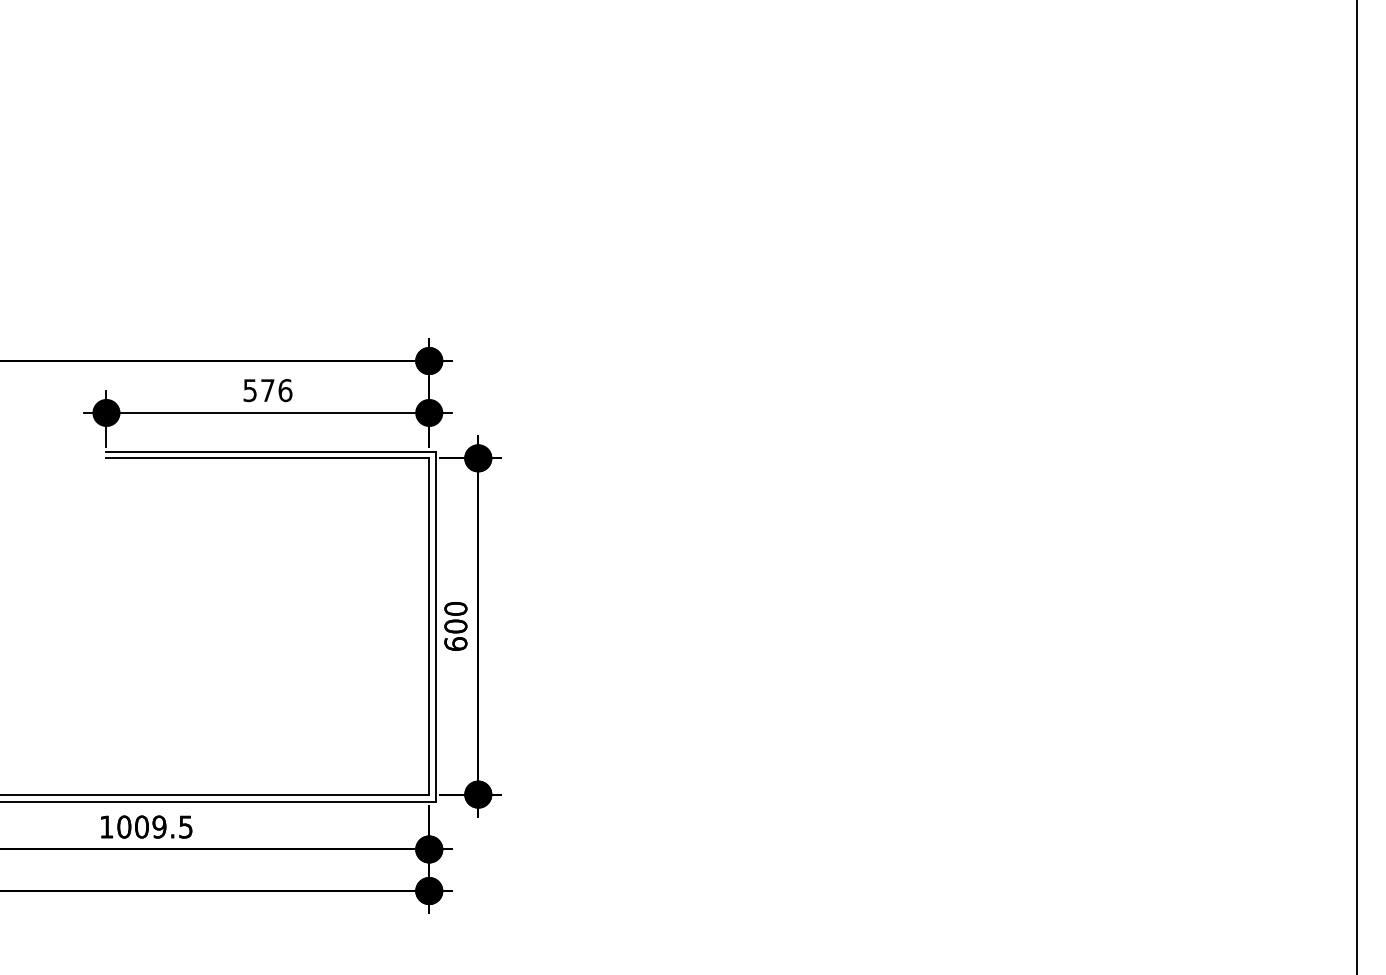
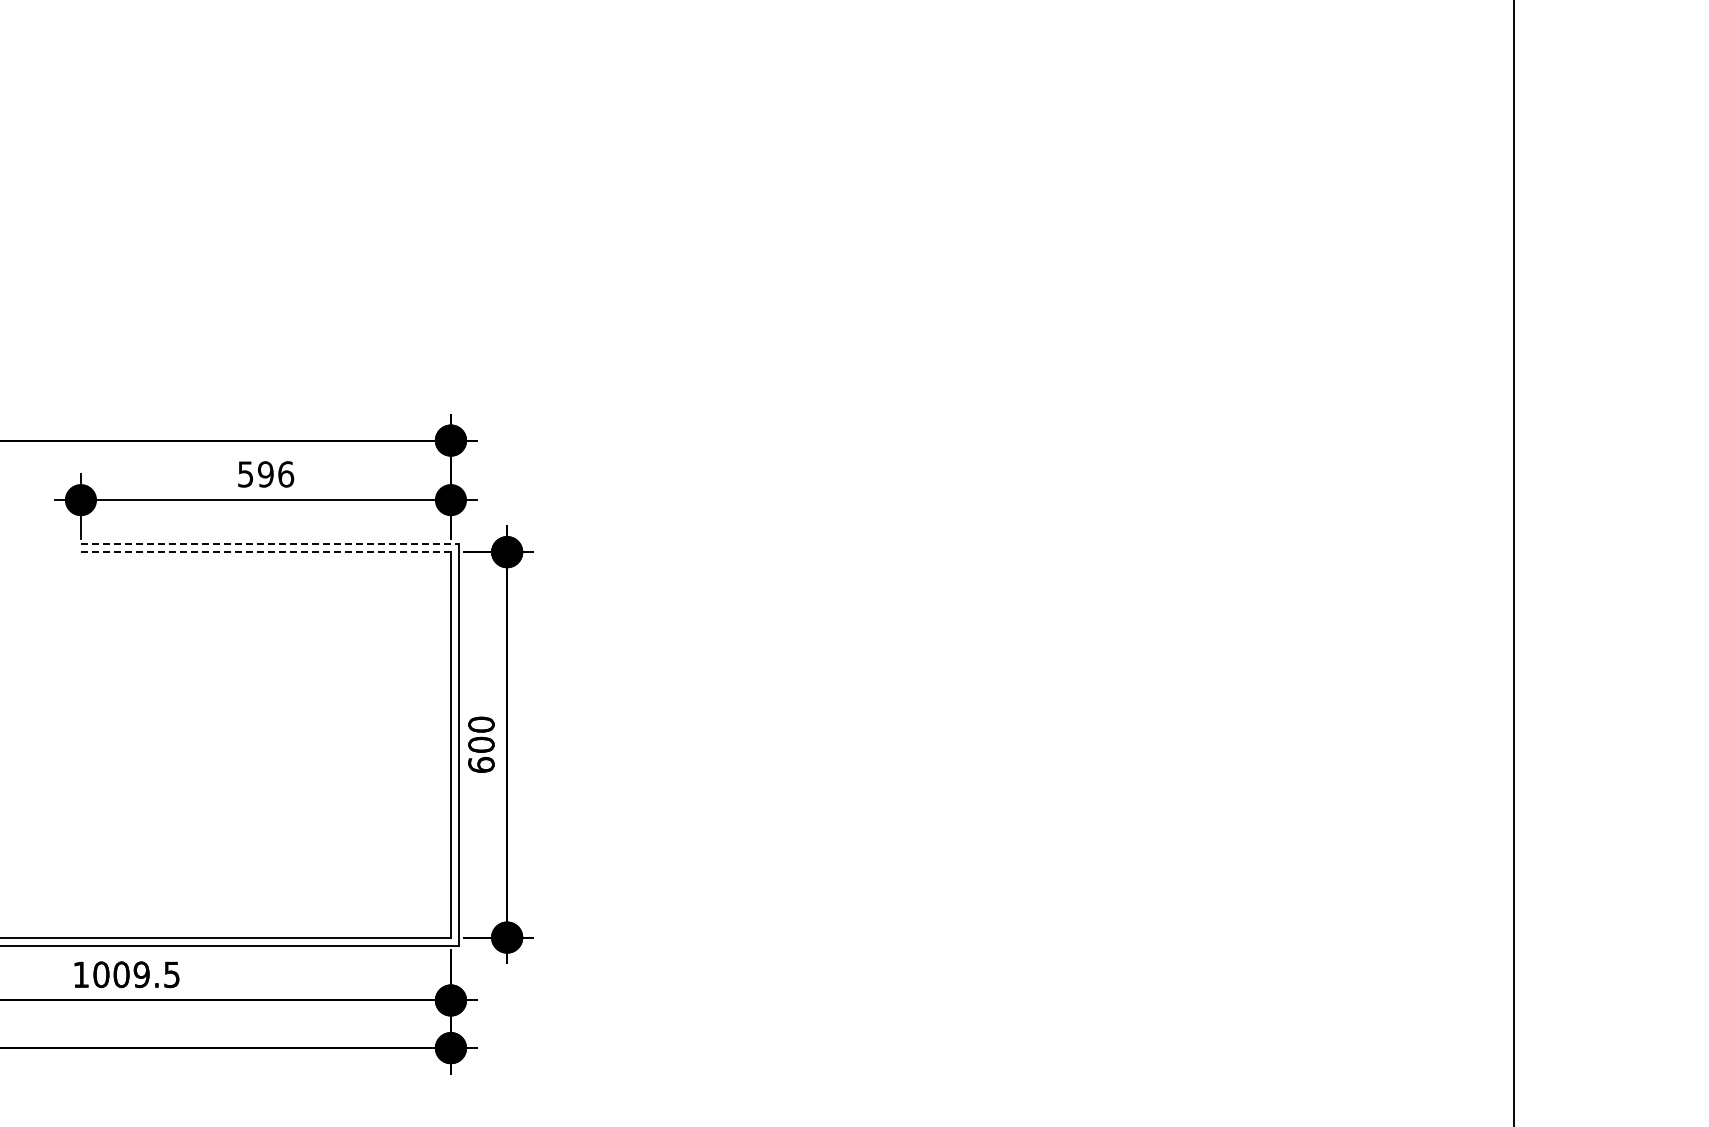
text: (267, 390) -> (265, 474), 576 -> 596
line: (270, 451) -> (269, 544), solid -> dashed
line: (268, 458) -> (266, 552), solid -> dashed

